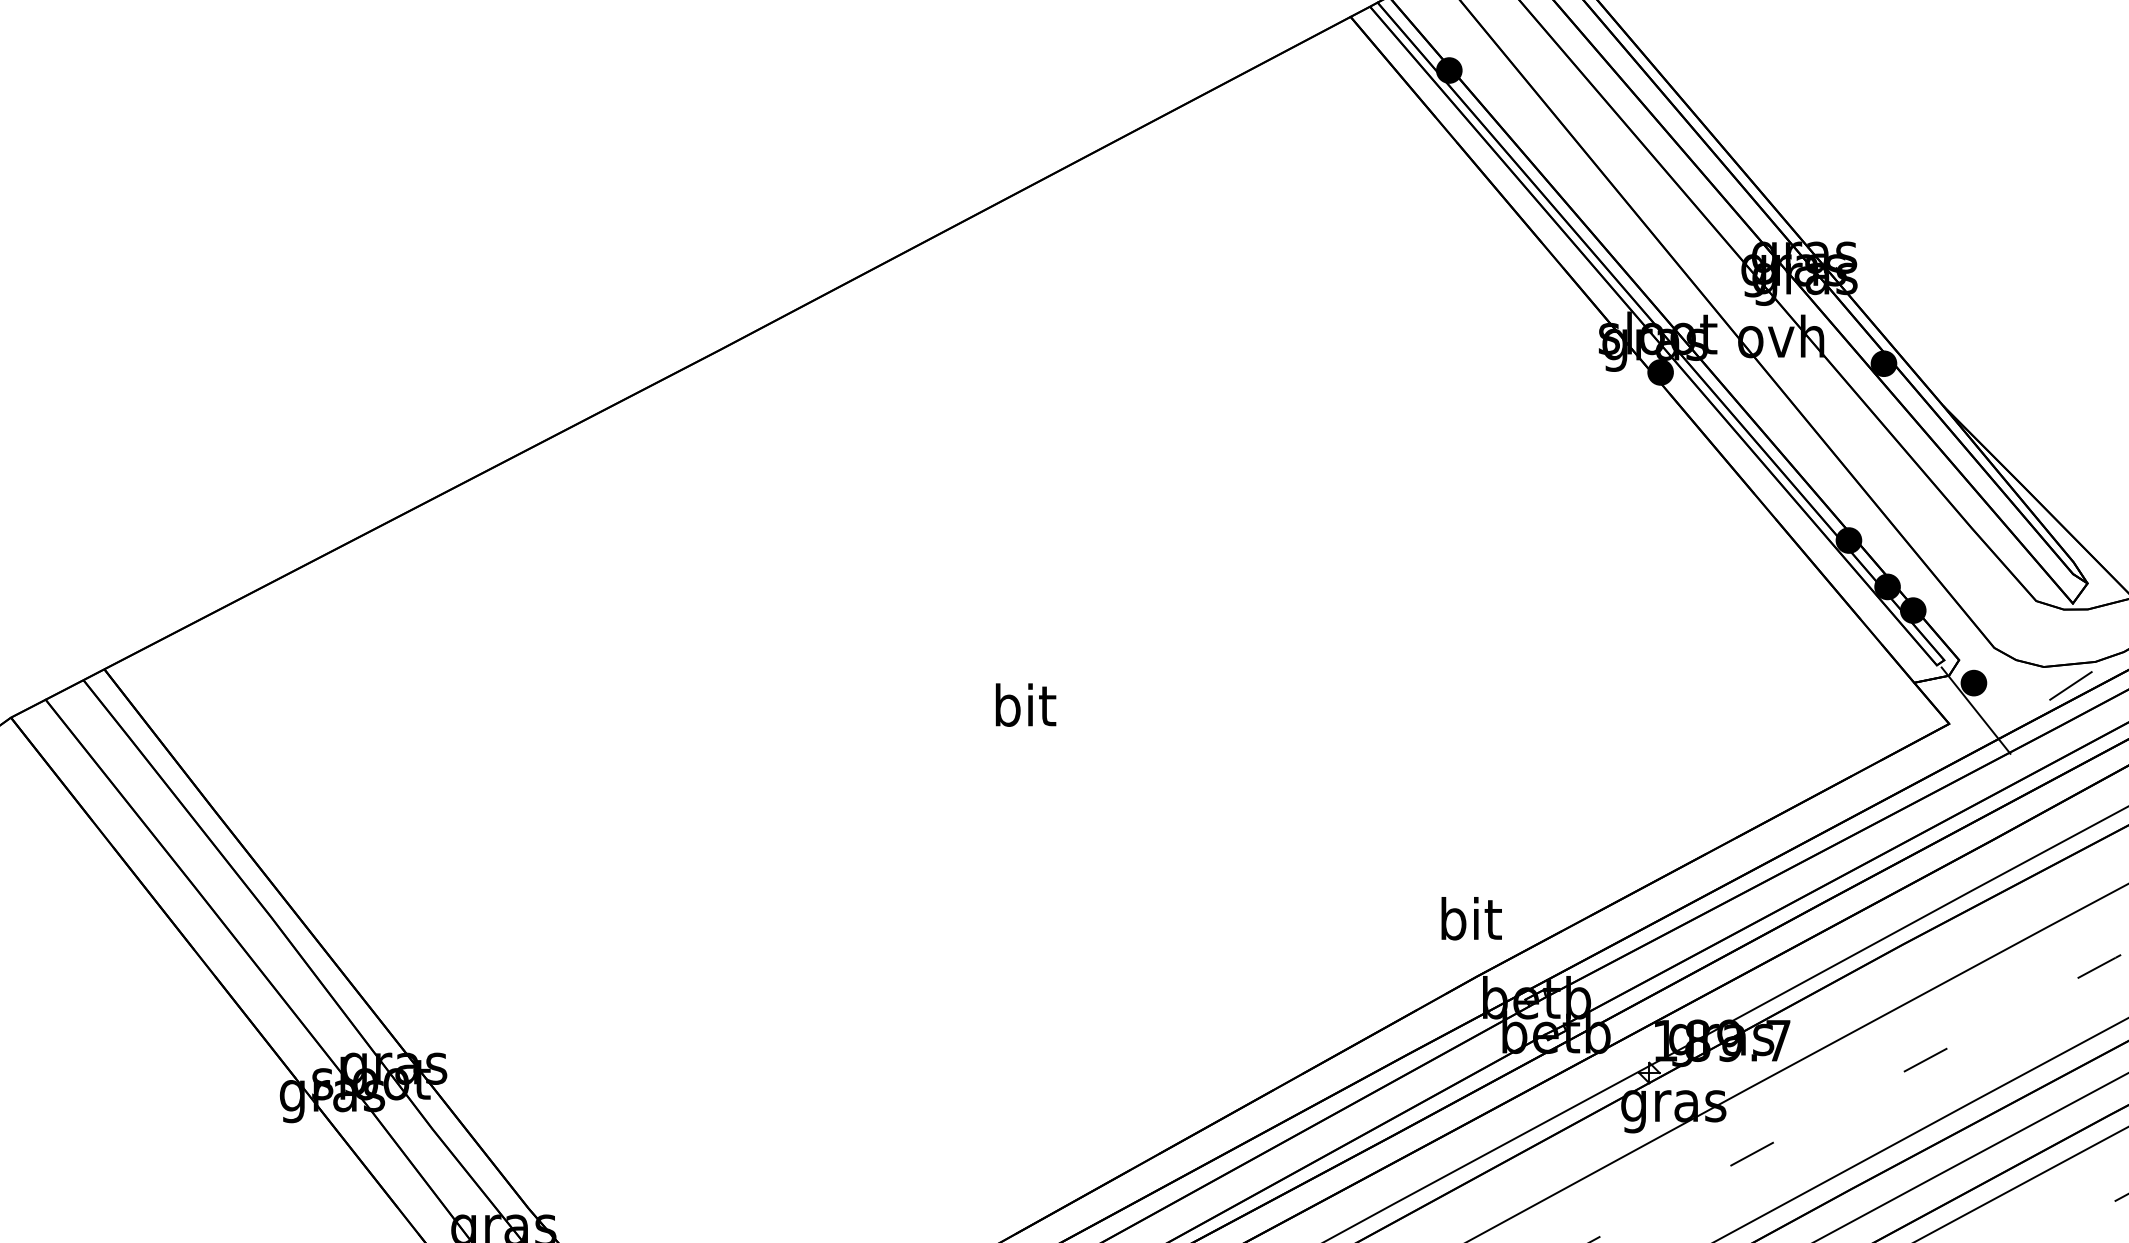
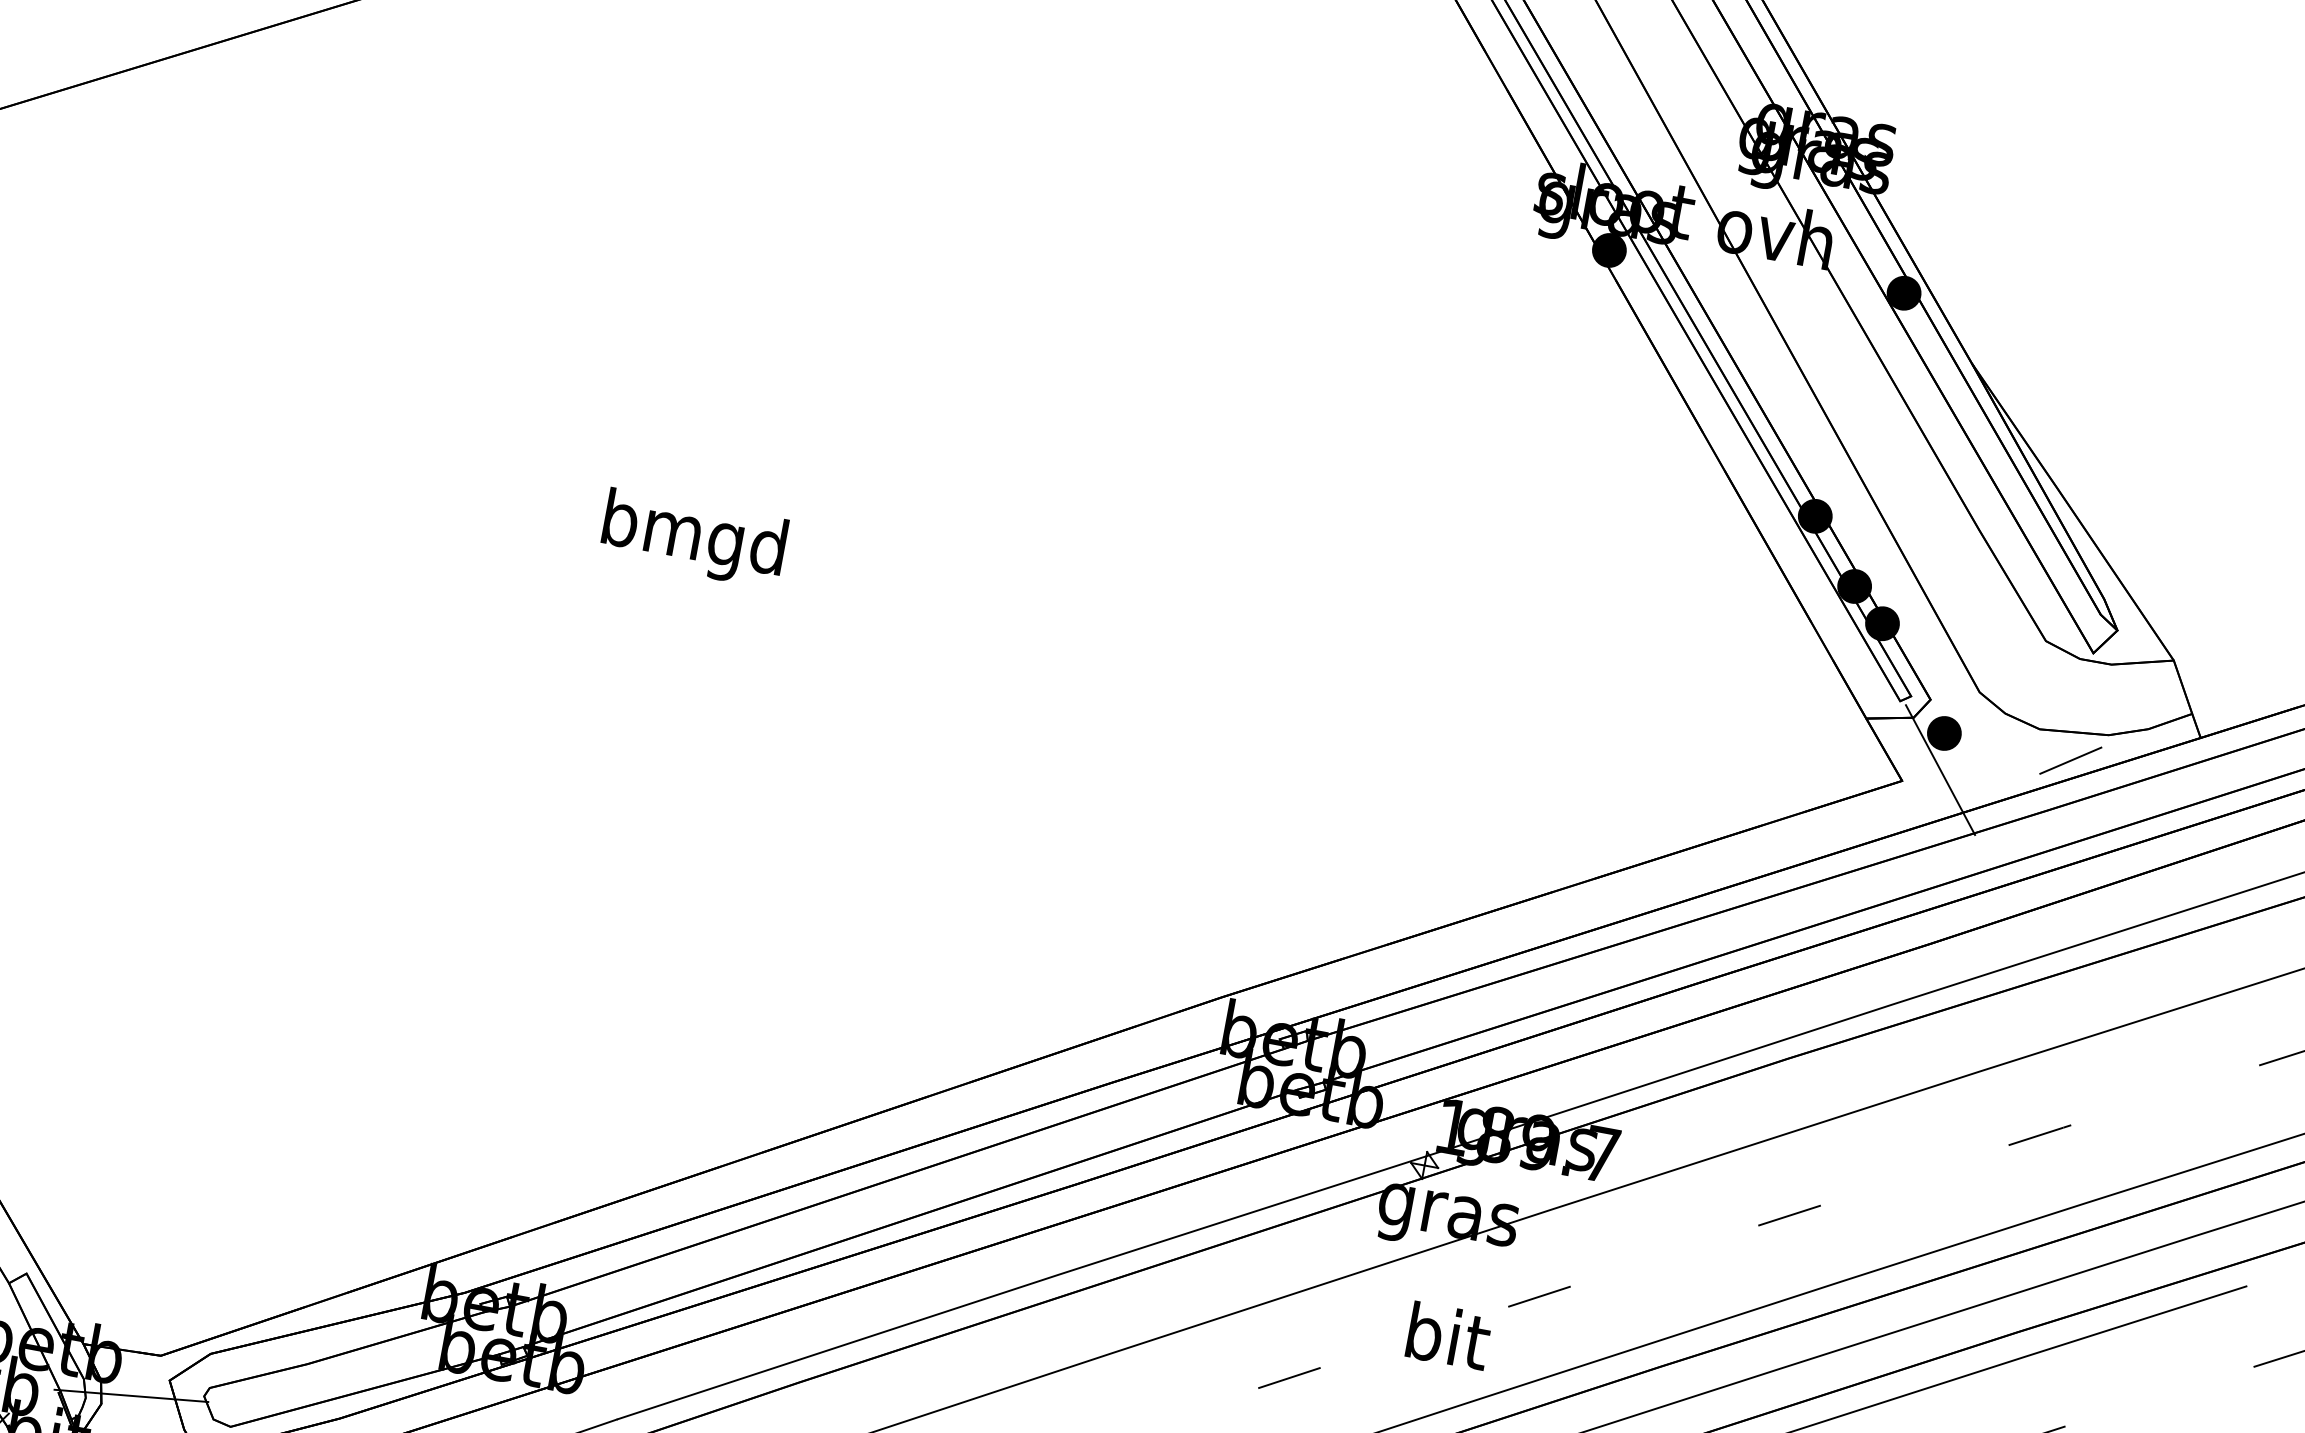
text: (1024, 710) -> (694, 538), bit -> bmgd
text: (1471, 918) -> (1448, 1335), moved

